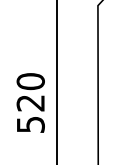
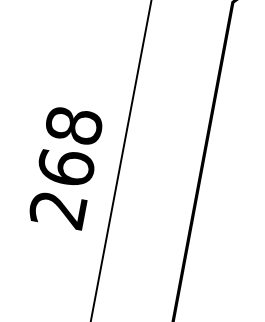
text: (30, 102) -> (65, 166), 520 -> 268

